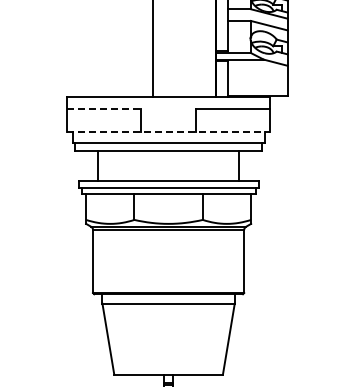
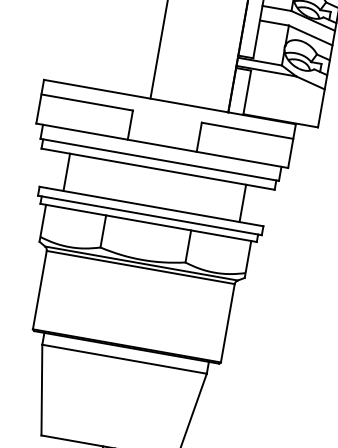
line: (104, 108) -> (87, 102), dashed -> solid
line: (169, 132) -> (163, 146), dashed -> solid

